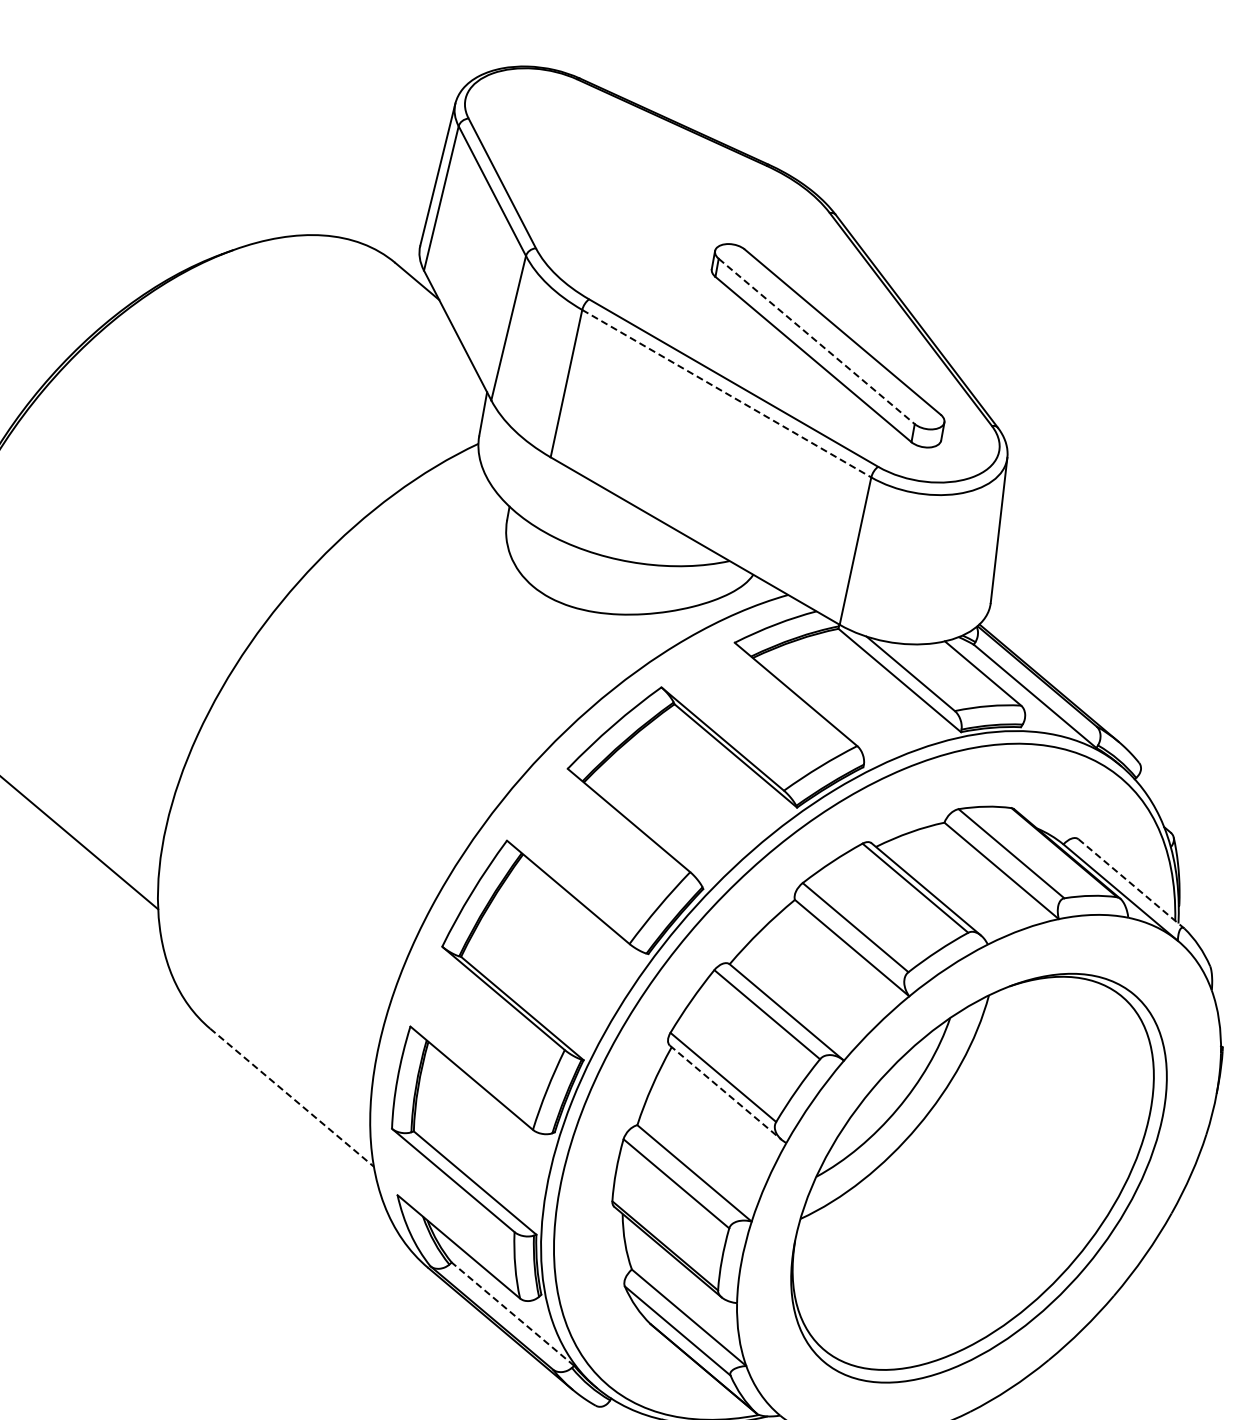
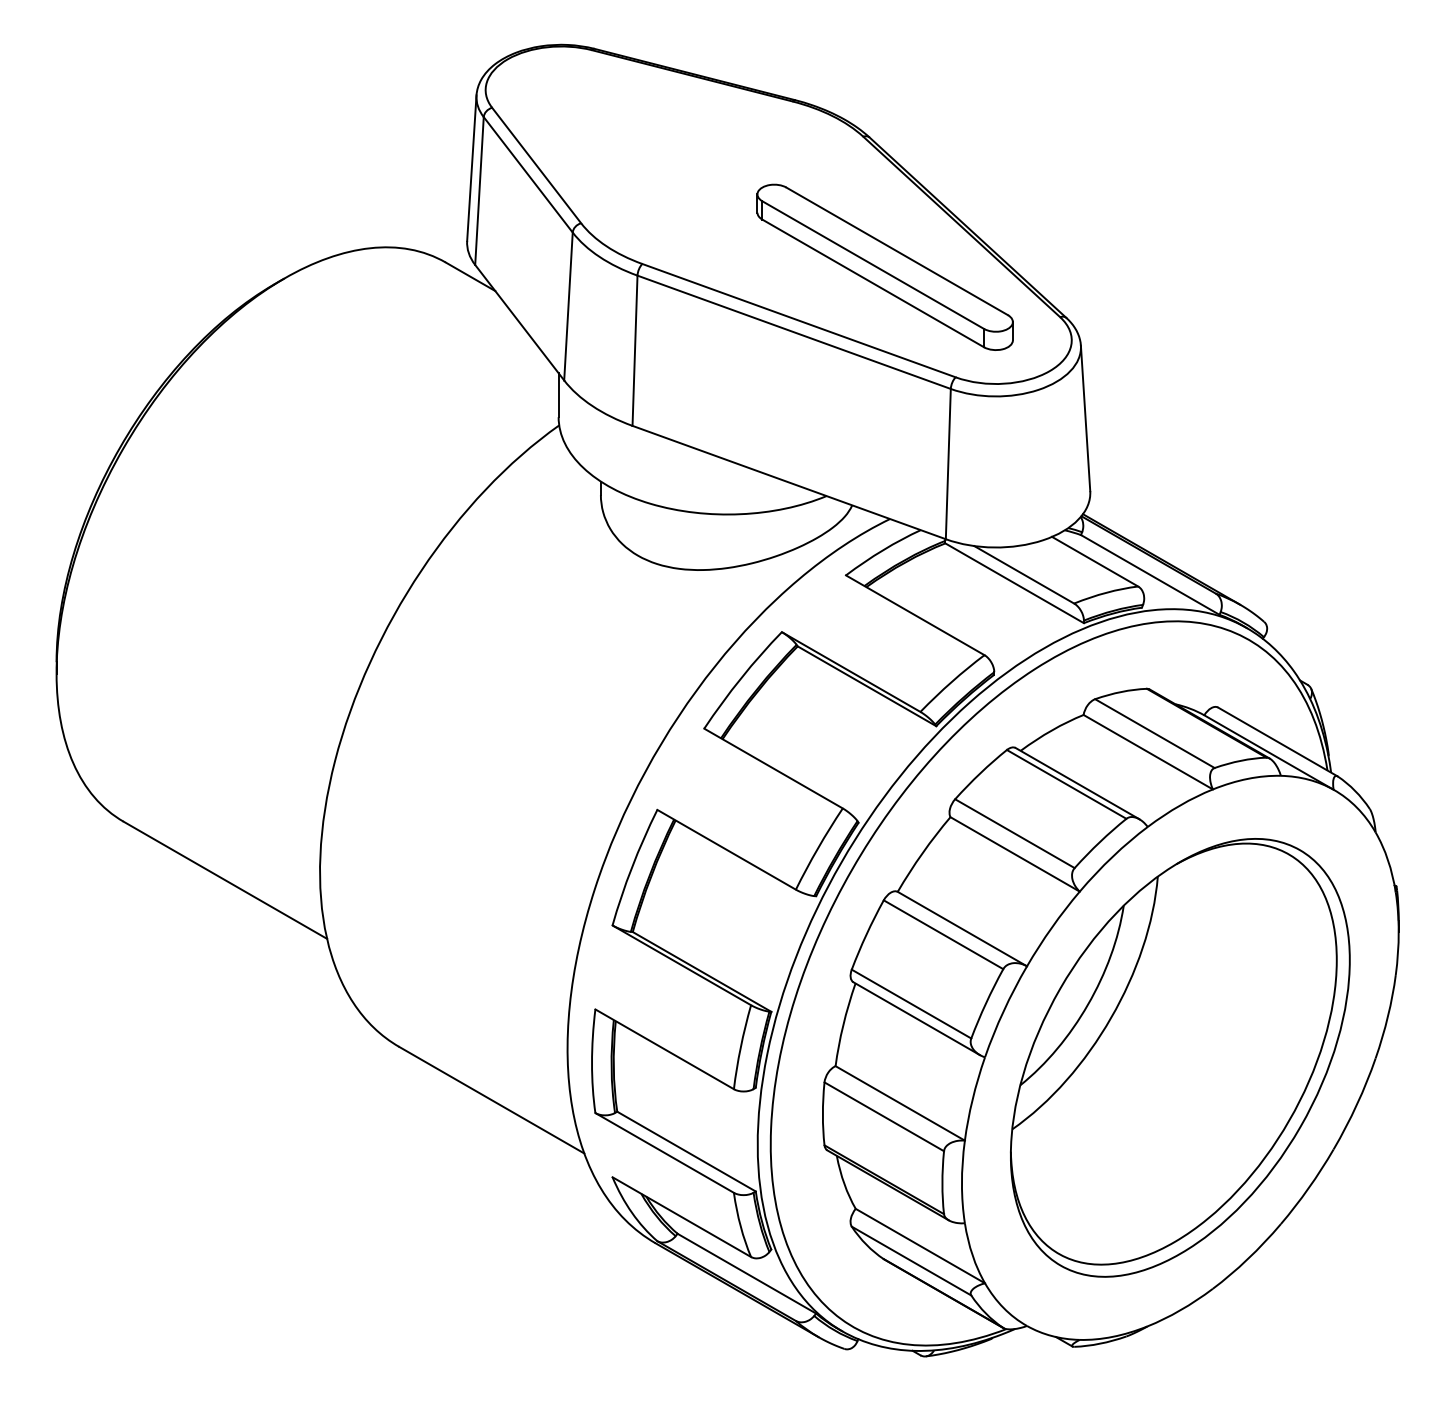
line: (816, 341) -> (873, 265), dashed -> solid
line: (727, 393) -> (794, 332), dashed -> solid
line: (1131, 883) -> (1277, 741), dashed -> solid
line: (725, 1092) -> (916, 1018), dashed -> solid
line: (291, 1097) -> (491, 1100), dashed -> solid
line: (512, 1313) -> (746, 1273), dashed -> solid

